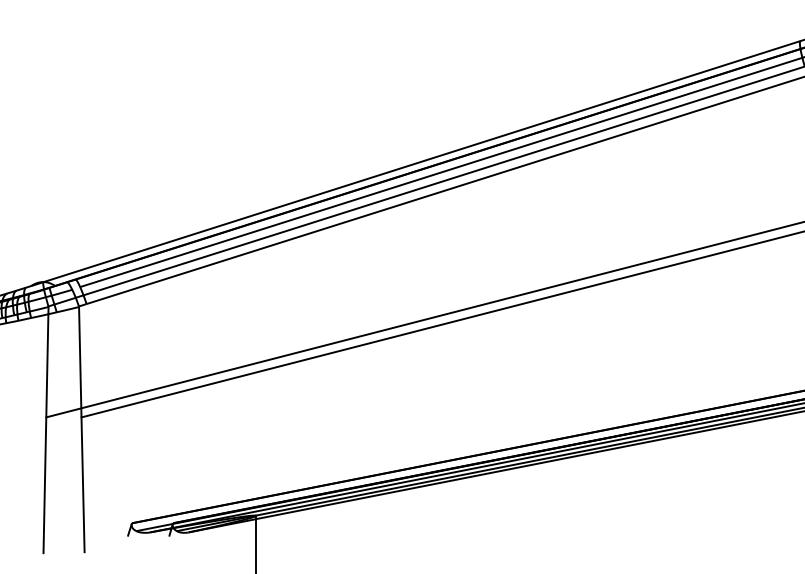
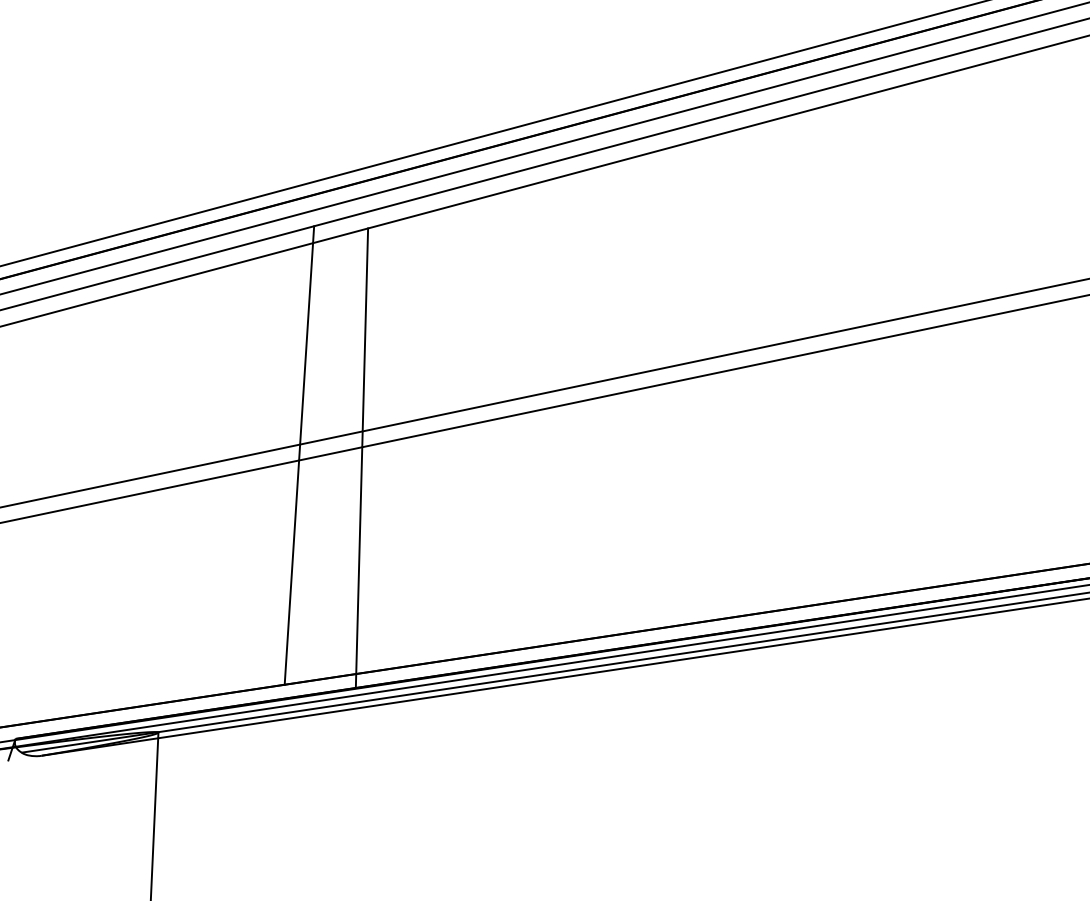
line: (367, 349) -> (361, 456), added
line: (330, 350) -> (298, 455), added

